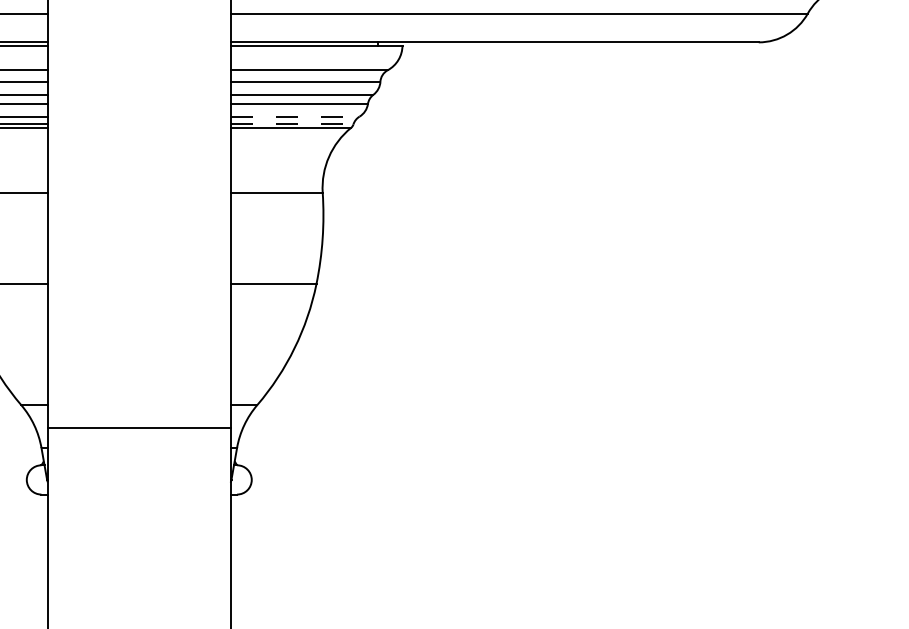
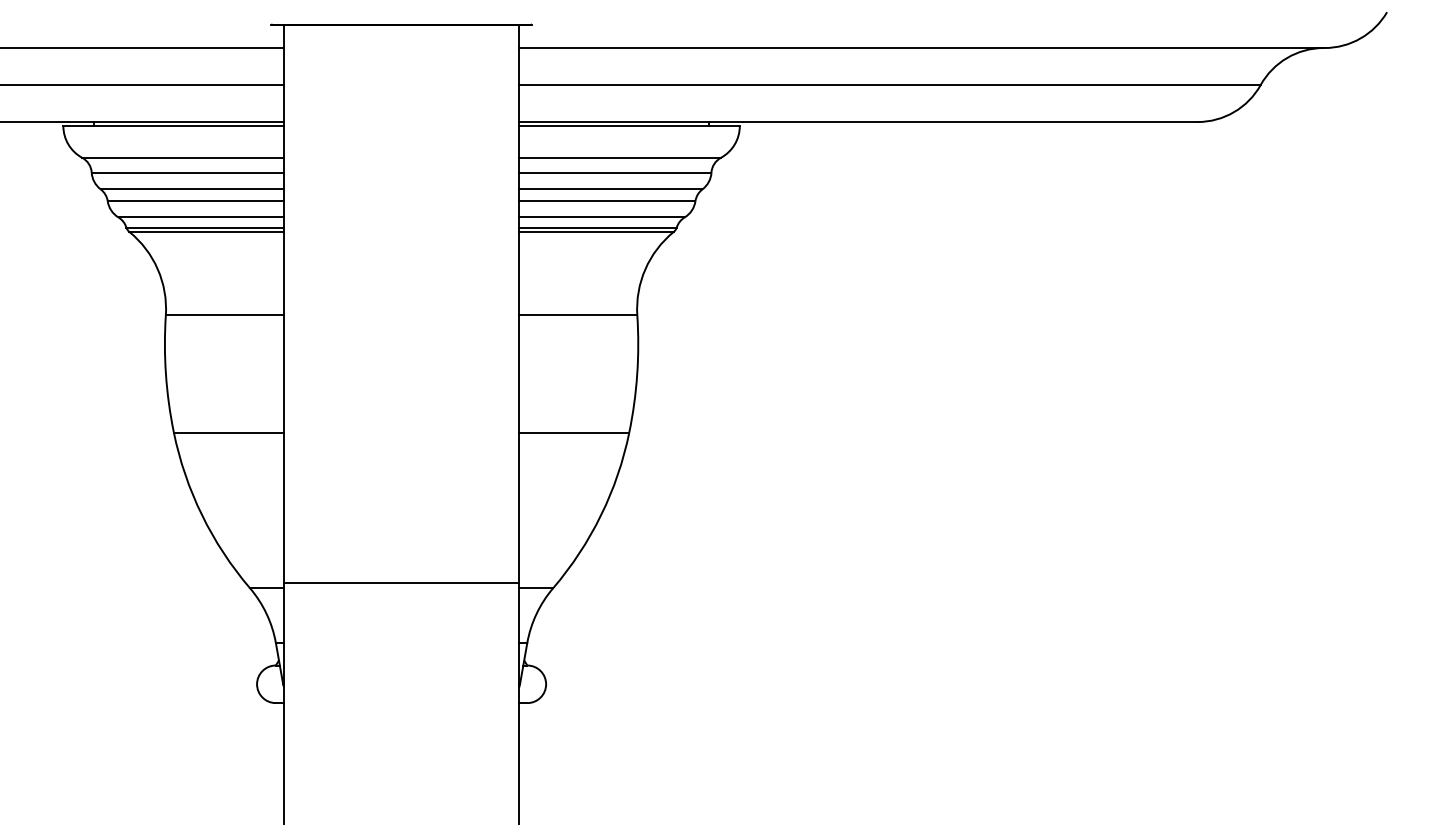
line: (294, 116) -> (601, 217), dashed -> solid
line: (291, 124) -> (597, 227), dashed -> solid
line: (139, 427) -> (401, 583), moved

